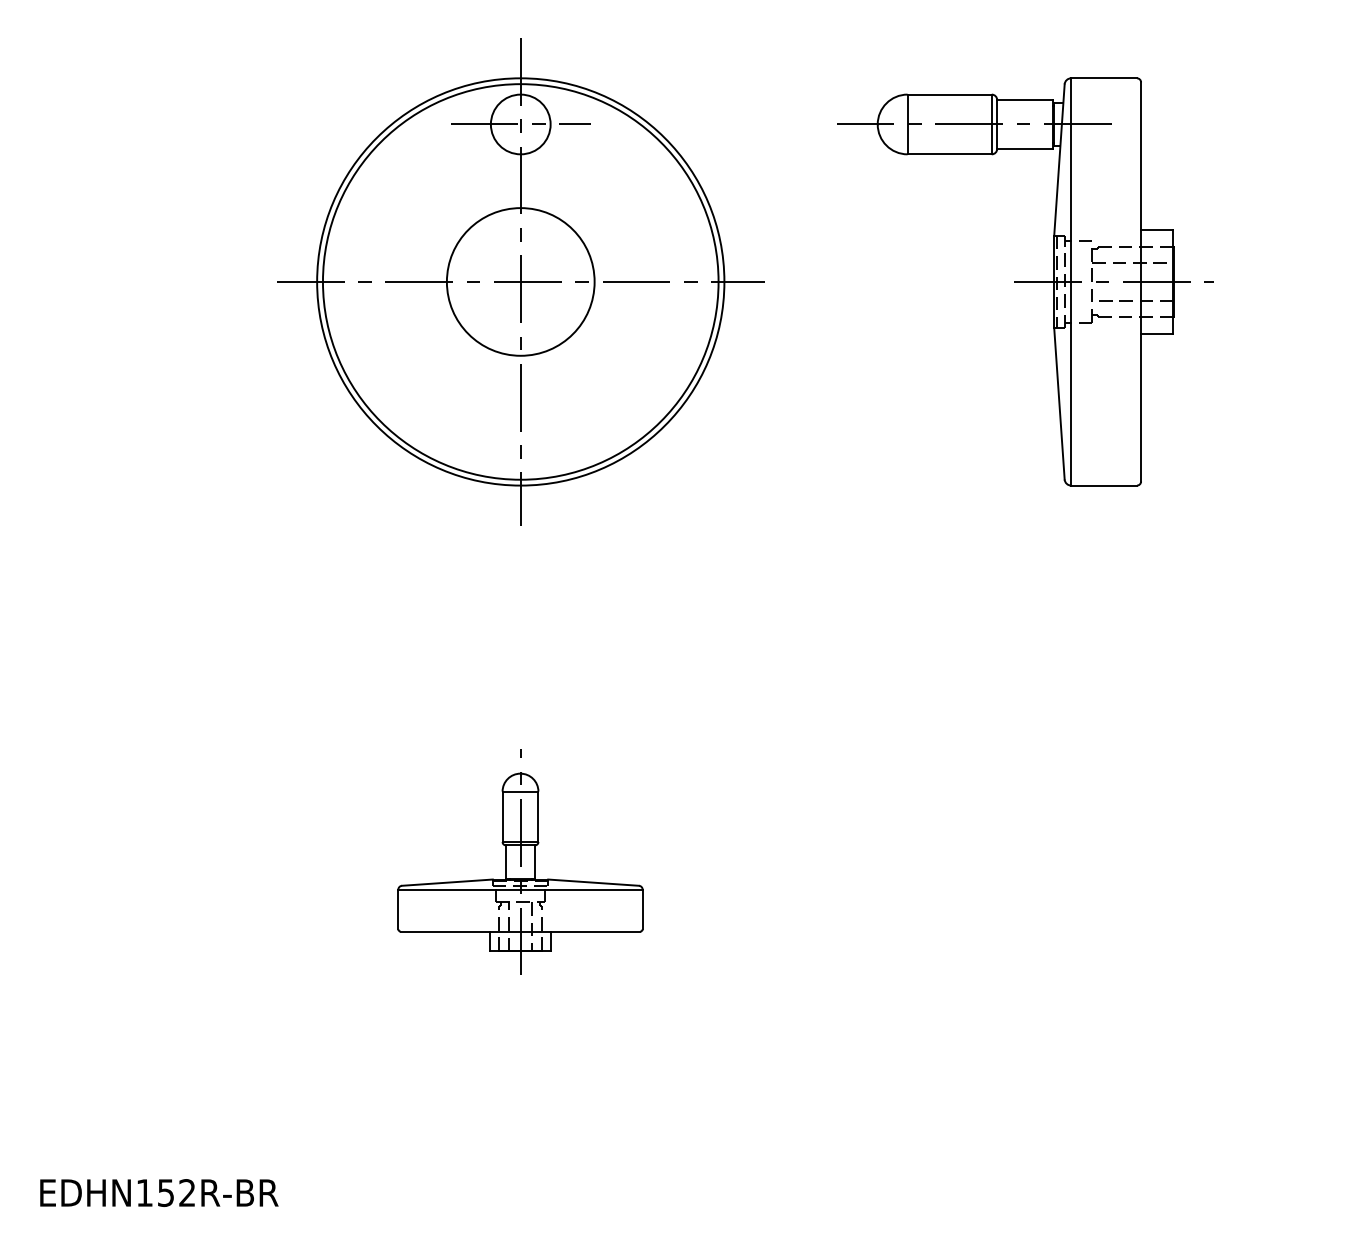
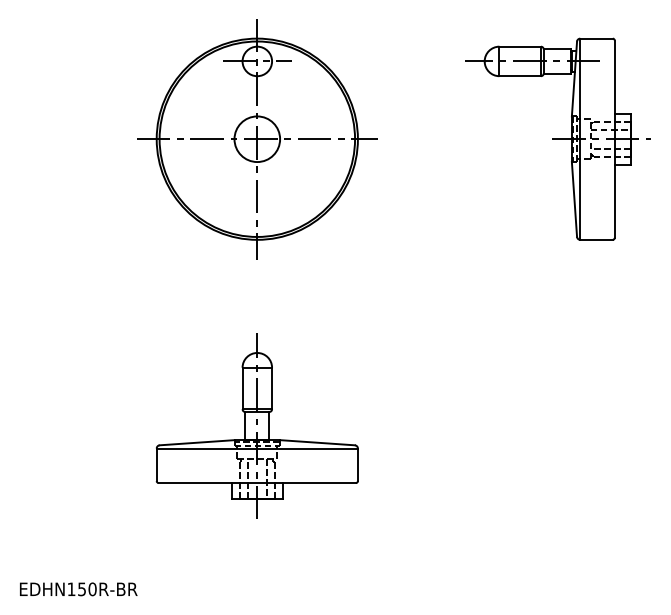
part: (1025, 280) -> (557, 138), moved
circle: (521, 282) -> (257, 139), size x0.62
part: (519, 861) -> (256, 425), size x1.67
text: (187, 1193) -> (92, 589), EDHN152R-BR -> EDHN150R-BR

